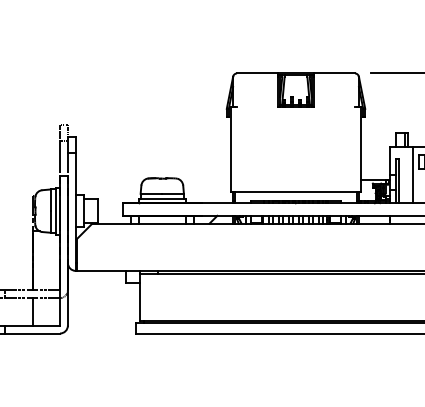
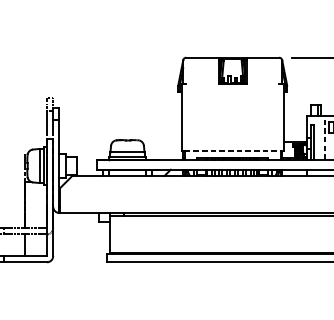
line: (412, 175) -> (324, 137), solid -> dashed
line: (296, 191) -> (233, 150), solid -> dashed

